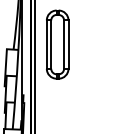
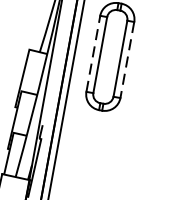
line: (46, 44) -> (92, 53), solid -> dashed
line: (68, 45) -> (127, 61), solid -> dashed

